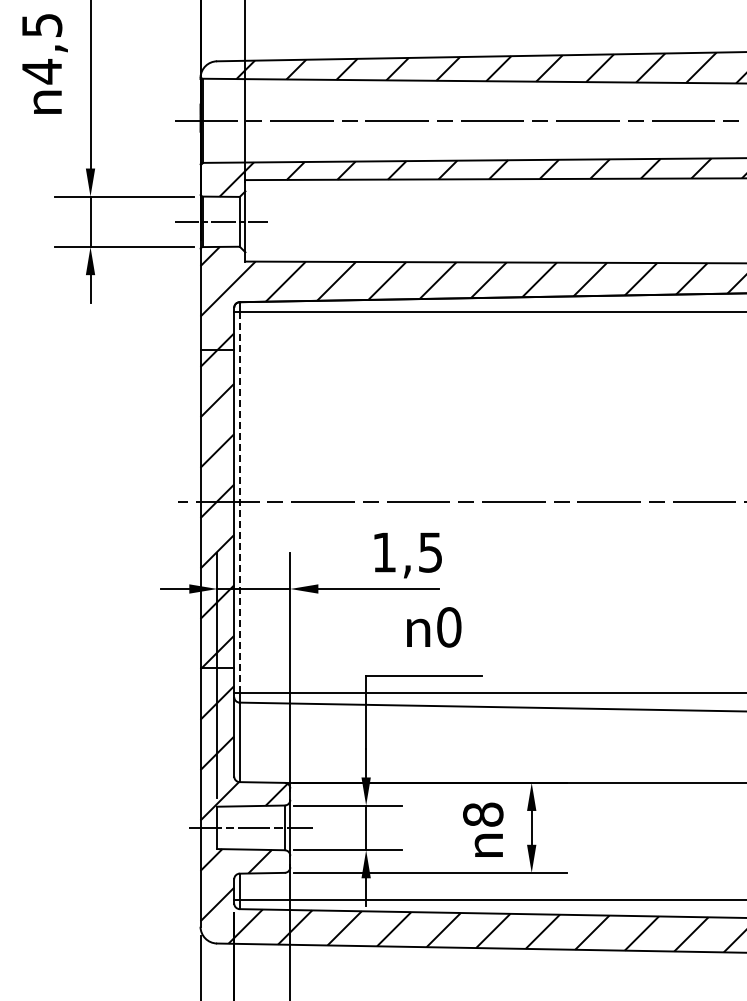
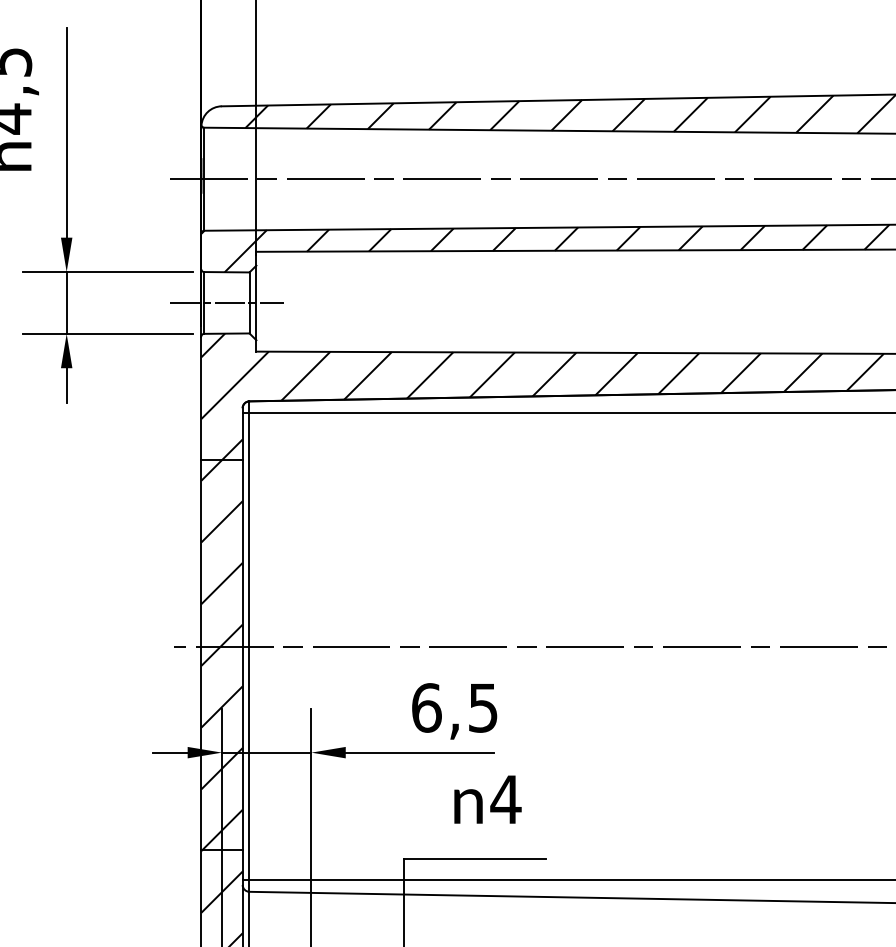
line: (239, 502) -> (249, 646), dashed -> solid
text: (384, 552) -> (426, 707), 1,5 -> 6,5
text: (448, 627) -> (505, 799), 0 -> 4

